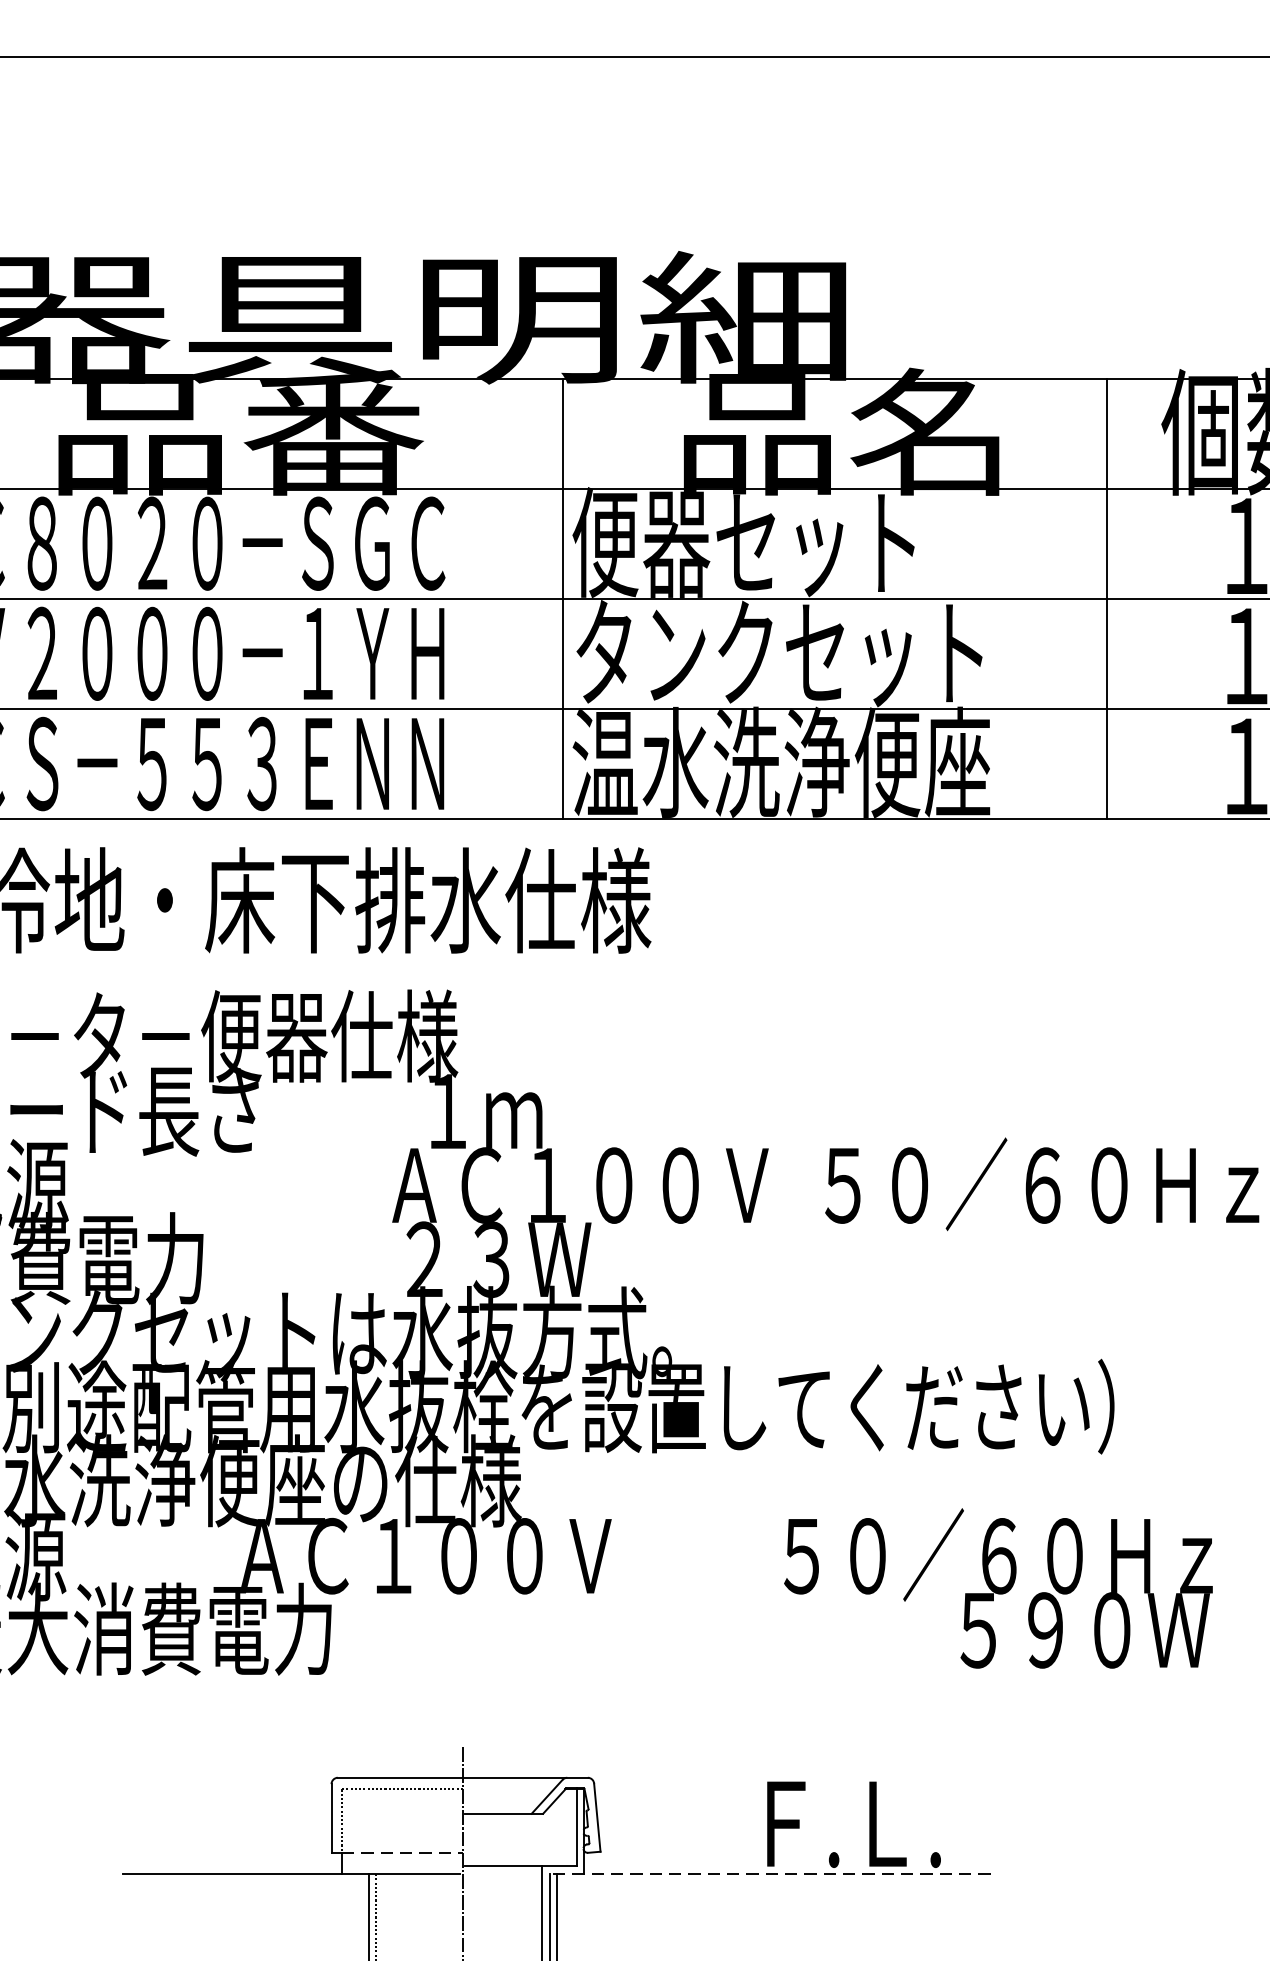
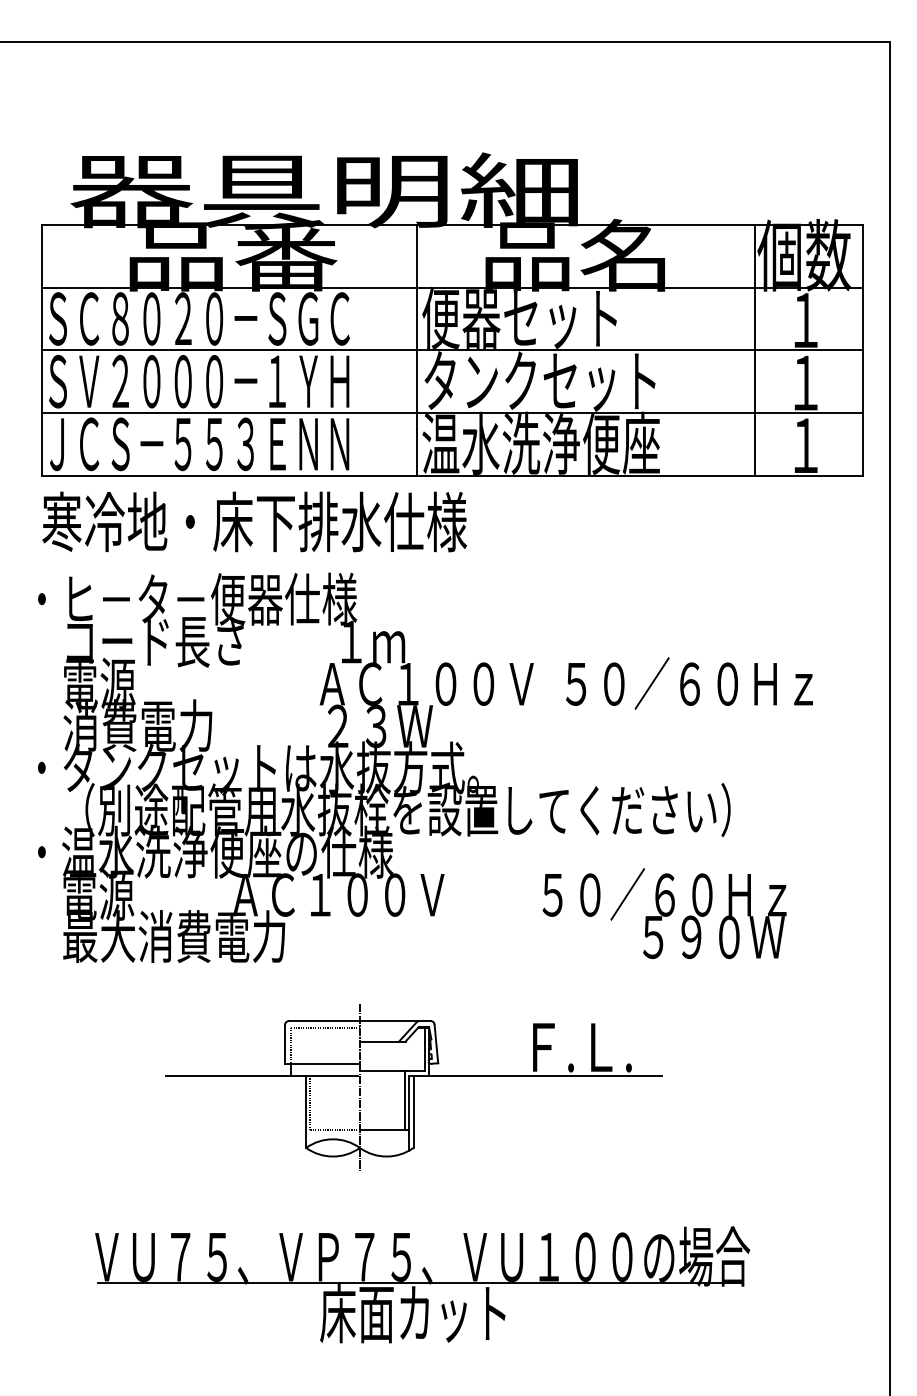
line: (1107, 599) -> (754, 350), moved
line: (404, 1852) -> (326, 1063), dashed -> solid
line: (773, 1873) -> (536, 1075), dashed -> solid

